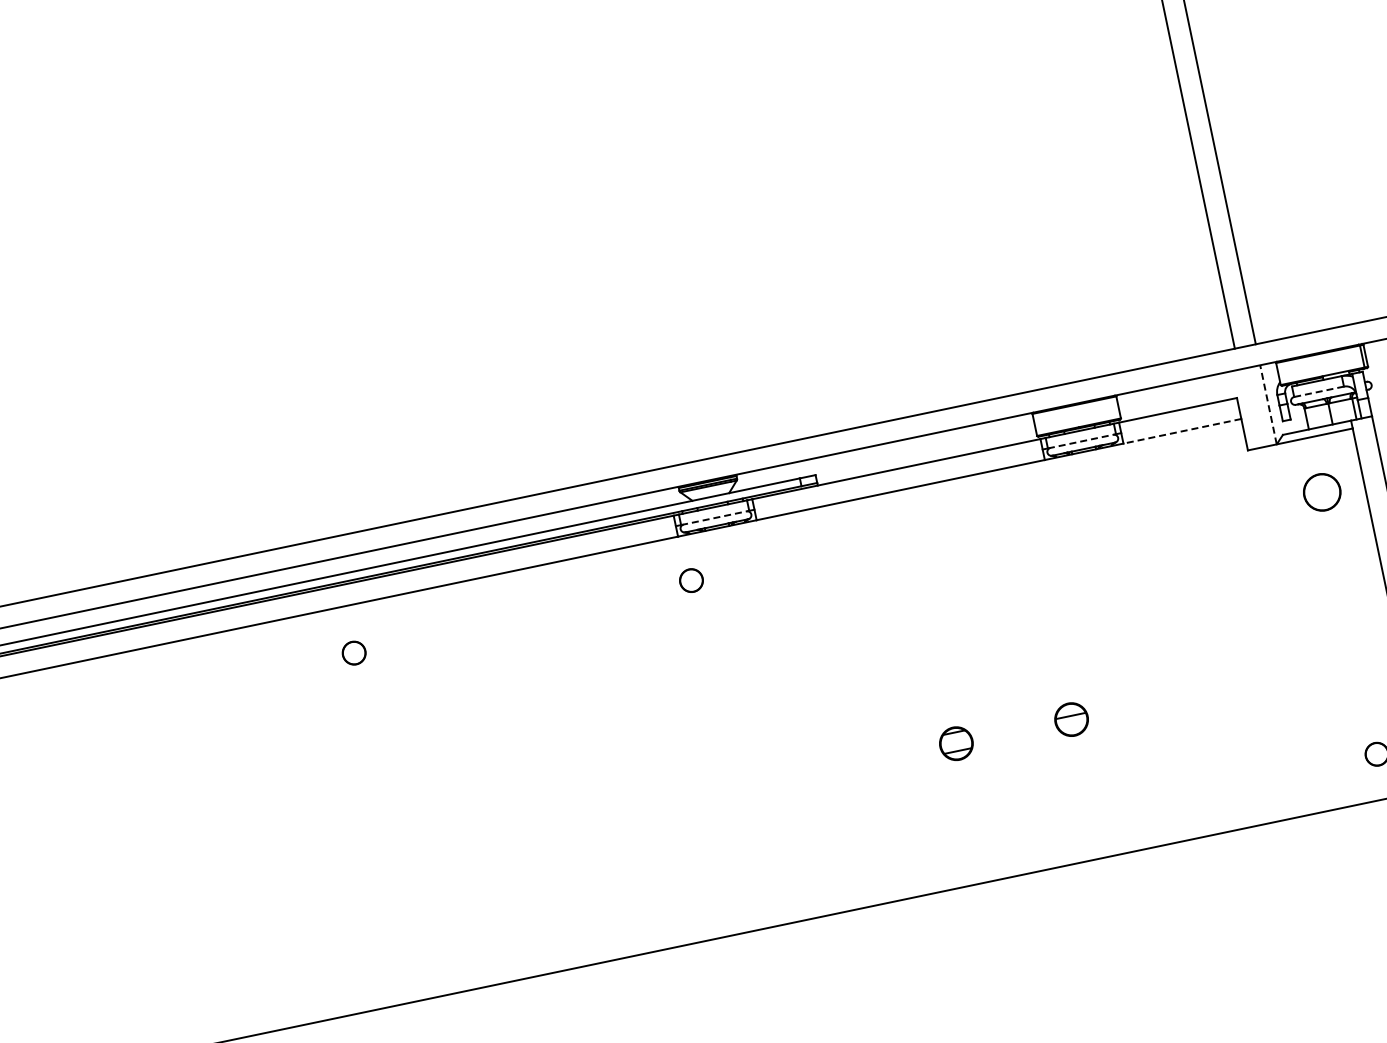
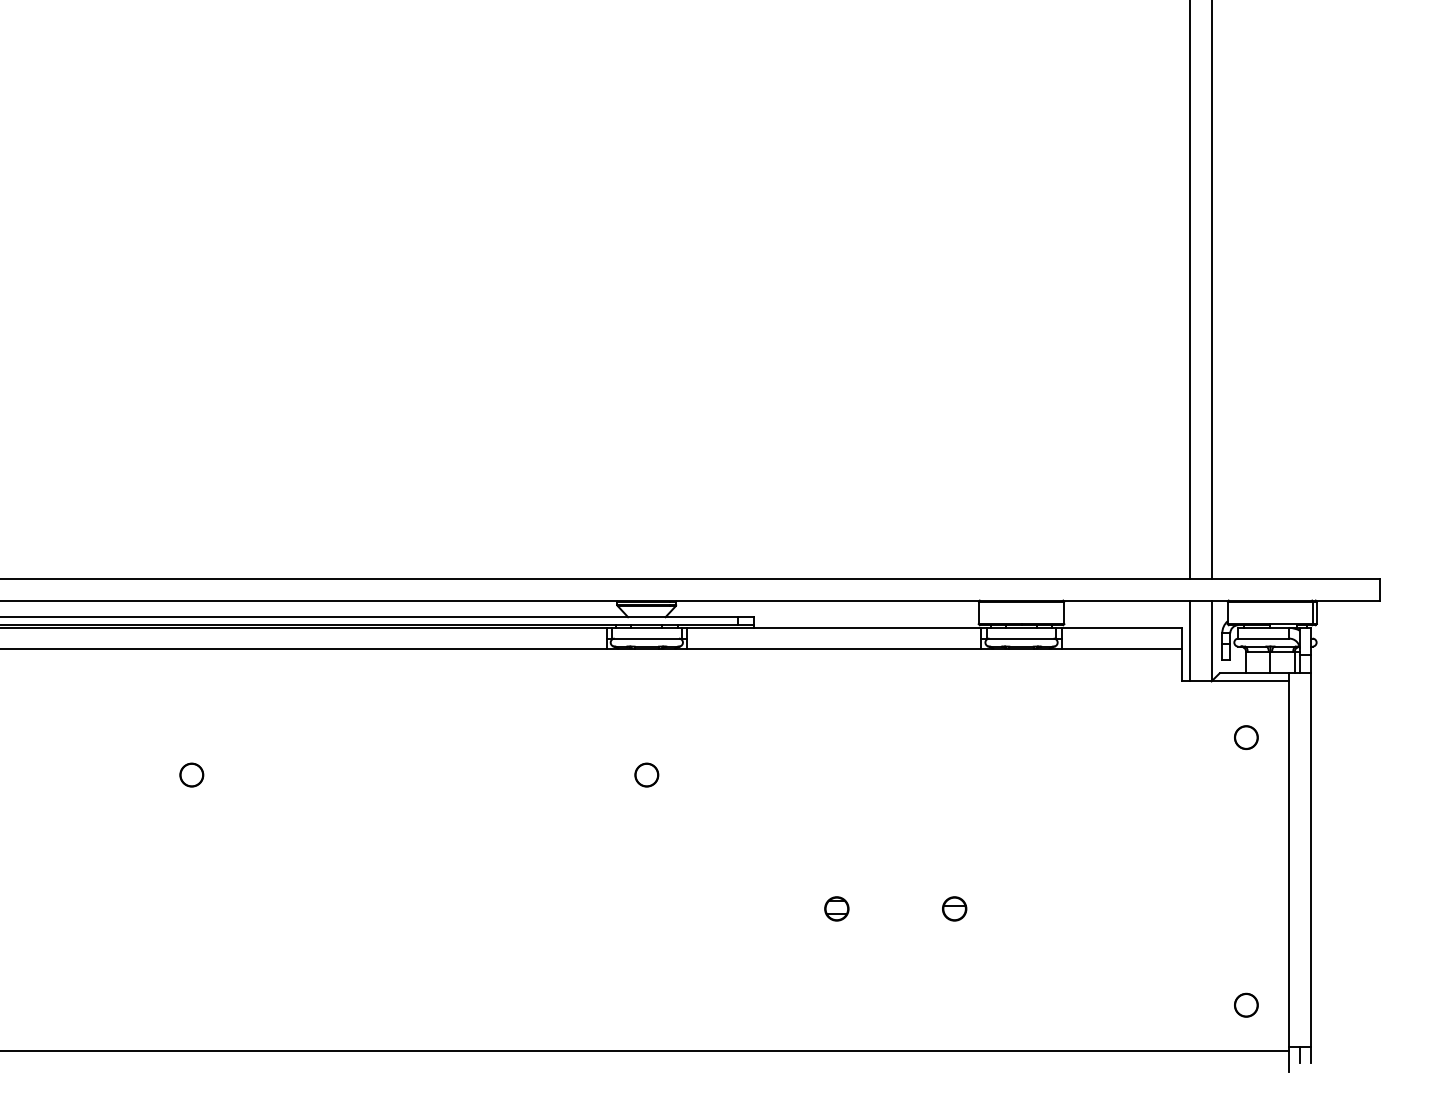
line: (1319, 391) -> (1264, 638), dashed -> solid
line: (1268, 404) -> (1211, 640), dashed -> solid
line: (1247, 408) -> (1190, 640), added
line: (1182, 431) -> (1121, 649), dashed -> solid
line: (1081, 441) -> (1021, 638), dashed -> solid
circle: (1322, 492) -> (1246, 737), size x0.62
line: (714, 517) -> (646, 638), dashed -> solid
circle: (691, 580) -> (646, 774), moved
circle: (353, 652) -> (191, 774), moved
part: (1071, 719) -> (954, 908), size x0.71
part: (956, 743) -> (836, 908), size x0.71

